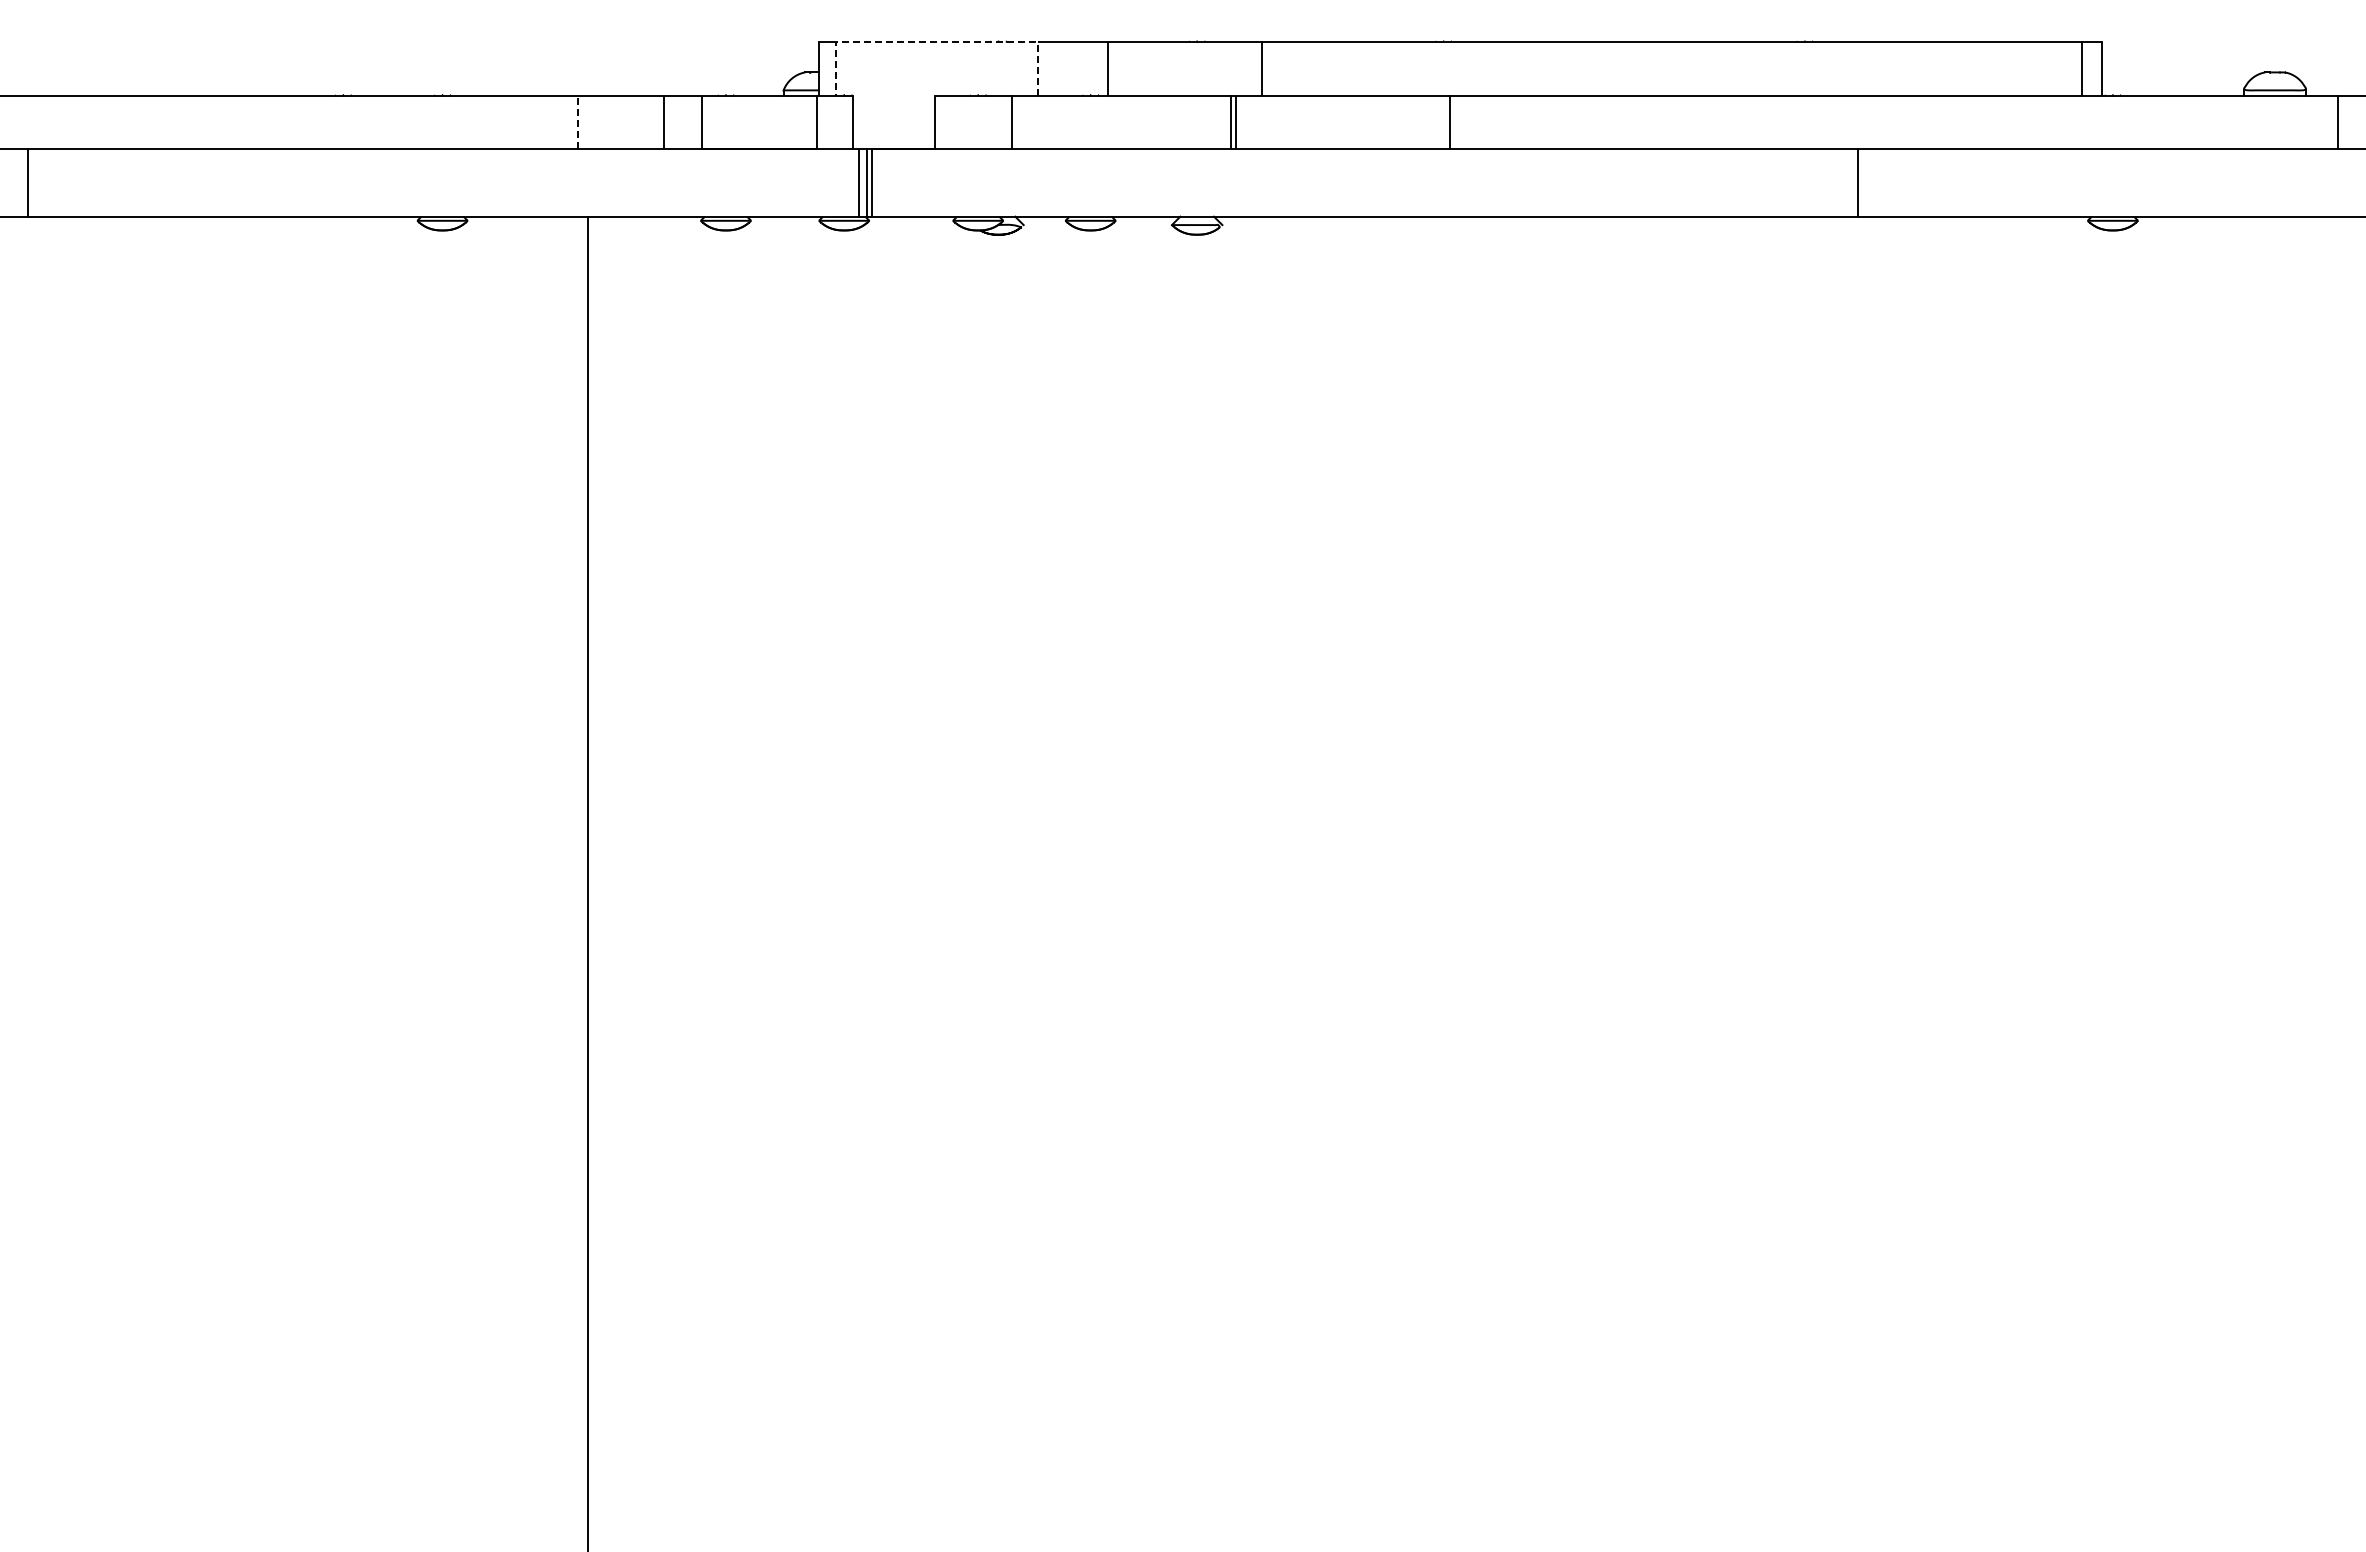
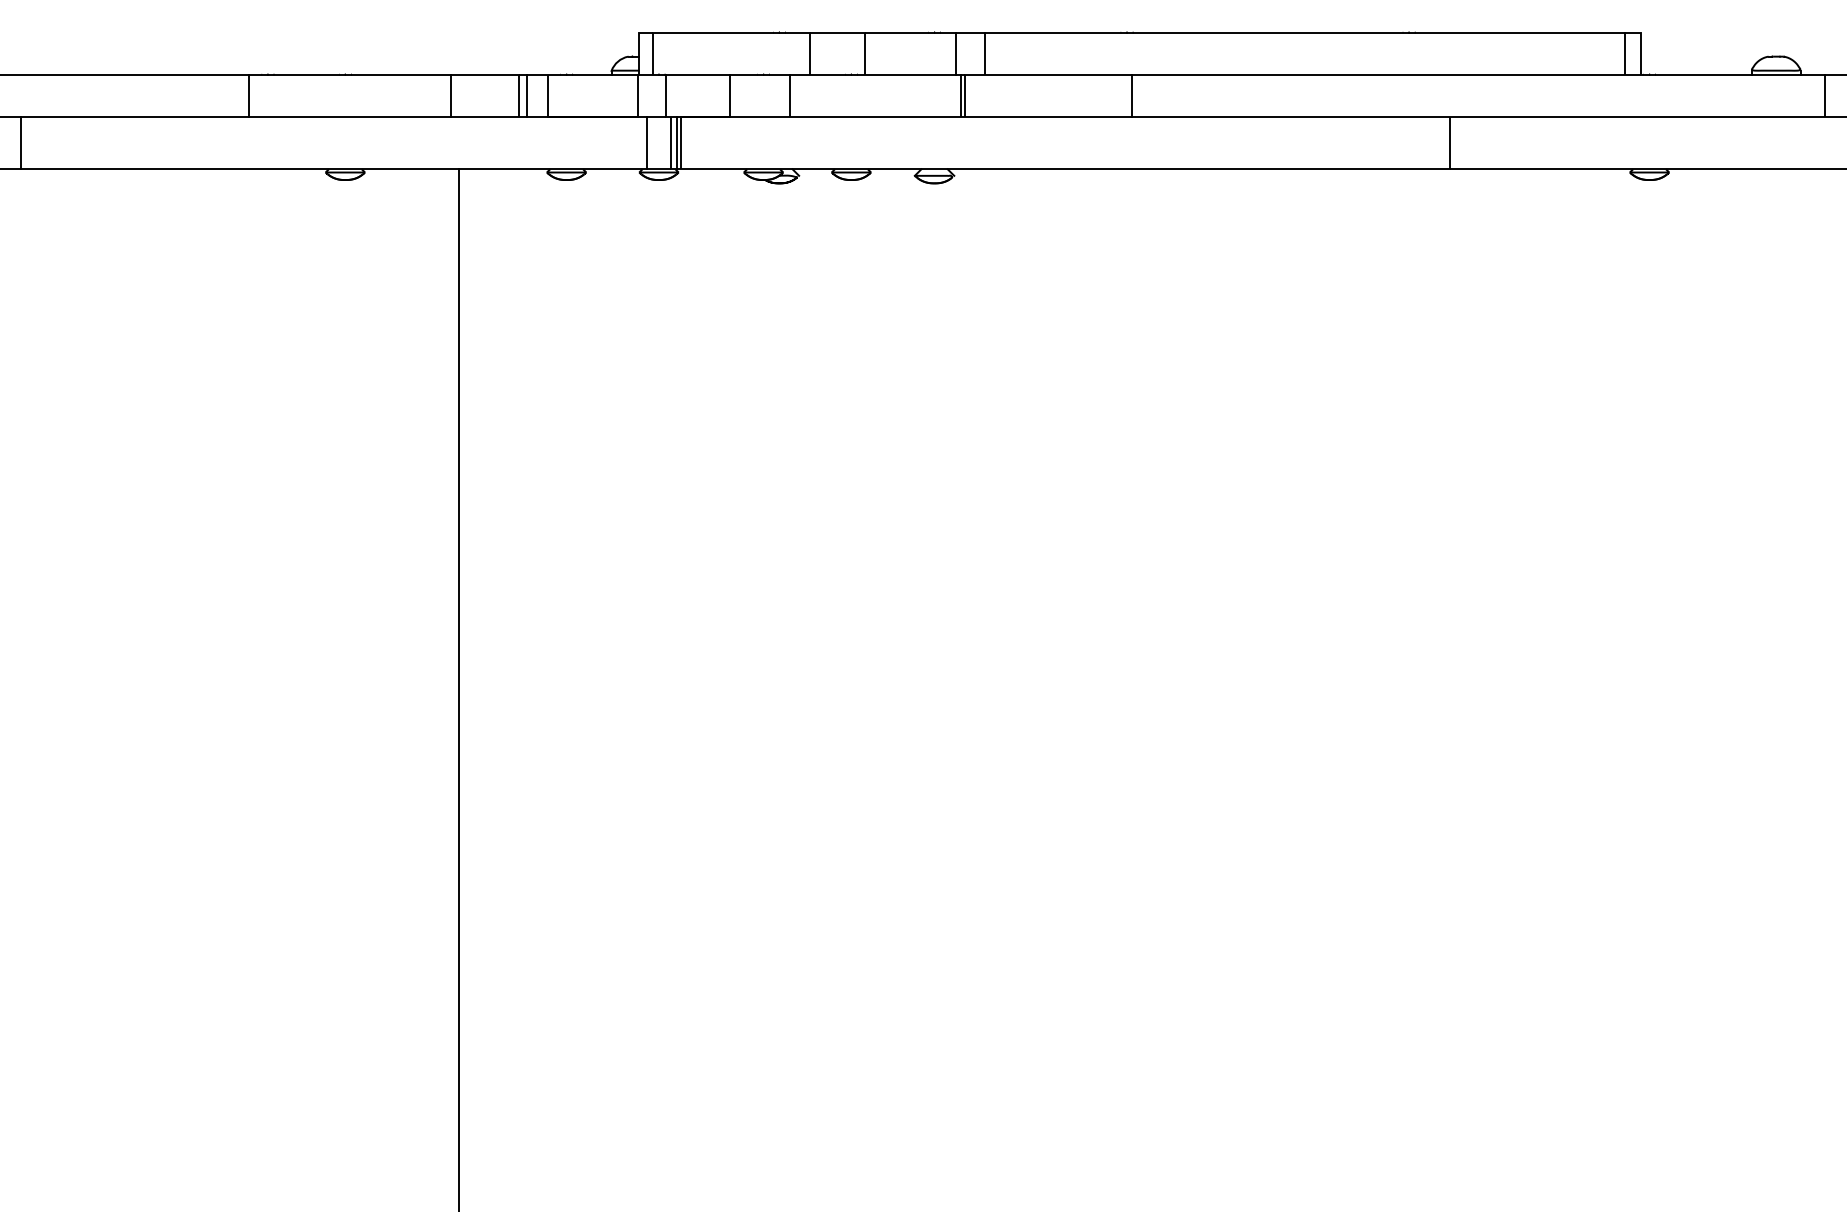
line: (936, 41) -> (731, 32), dashed -> solid
line: (1224, 68) -> (955, 53), added
line: (893, 95) -> (697, 74), added
line: (318, 122) -> (248, 95), added
line: (577, 122) -> (450, 95), dashed -> solid
line: (675, 122) -> (527, 95), added
line: (829, 182) -> (647, 142), added

